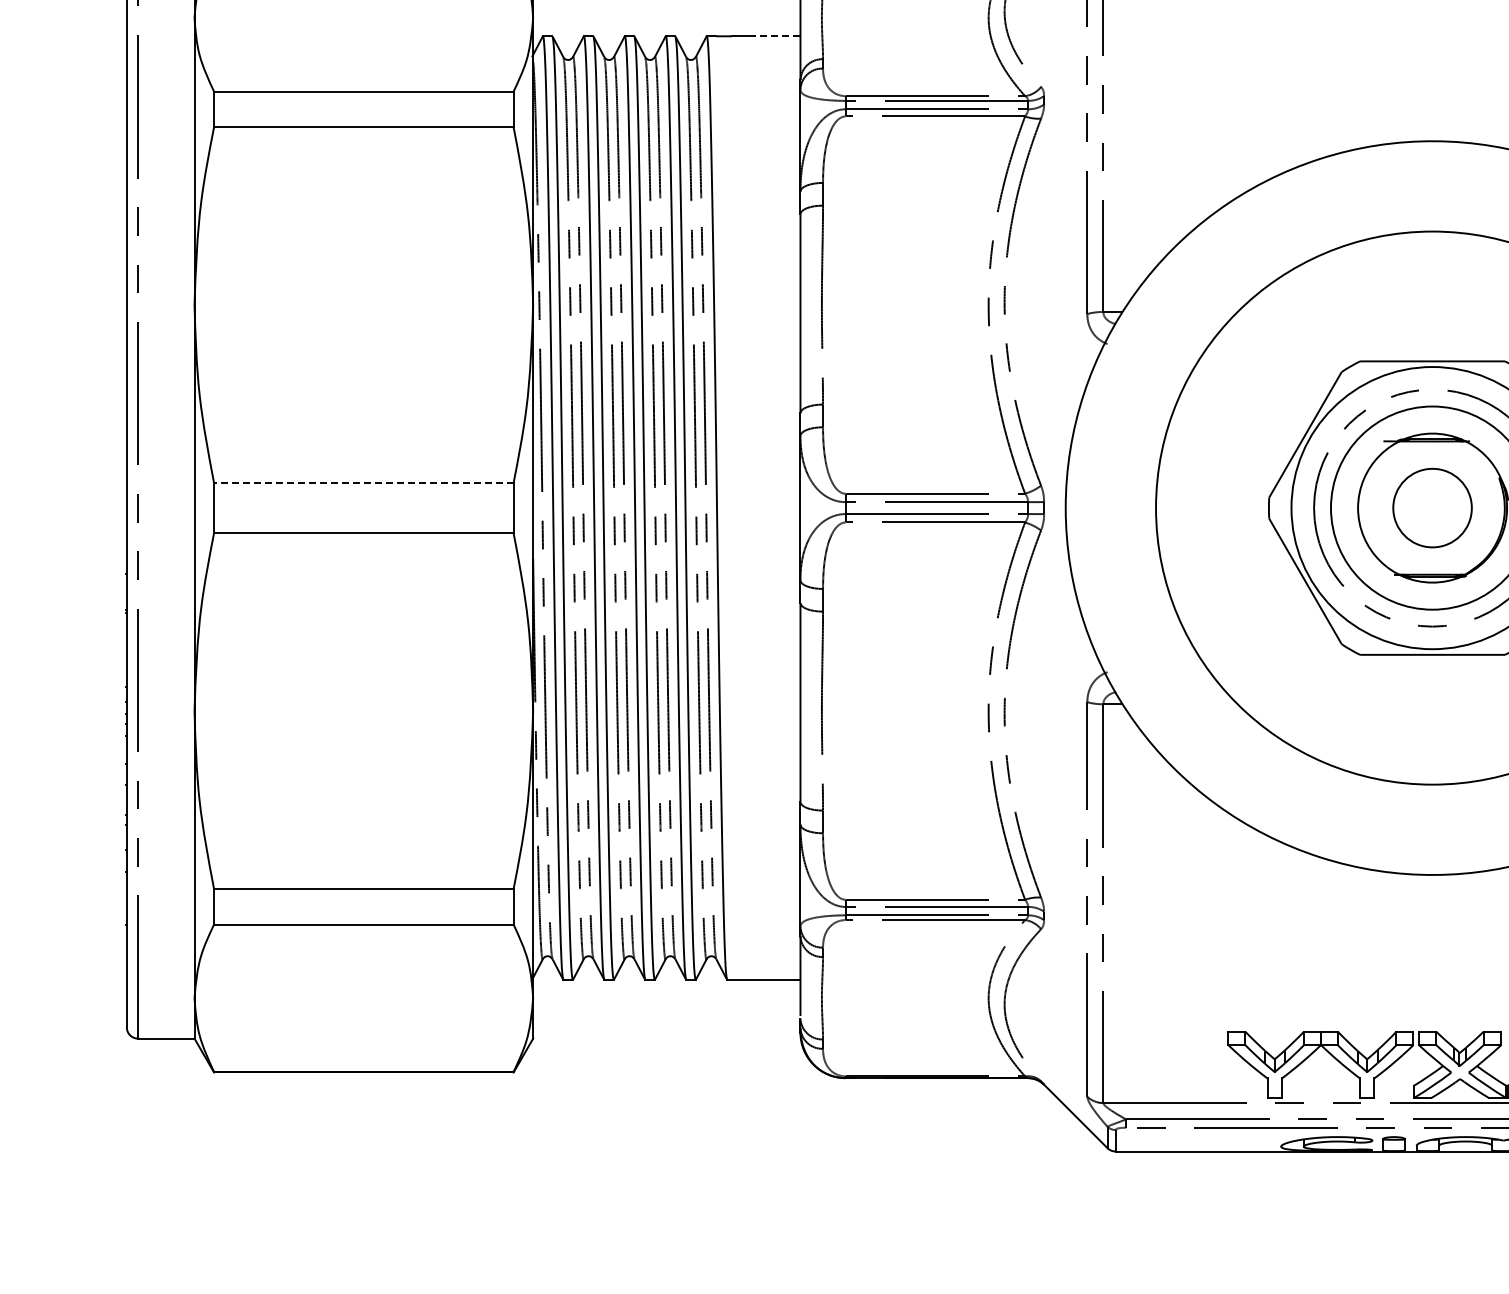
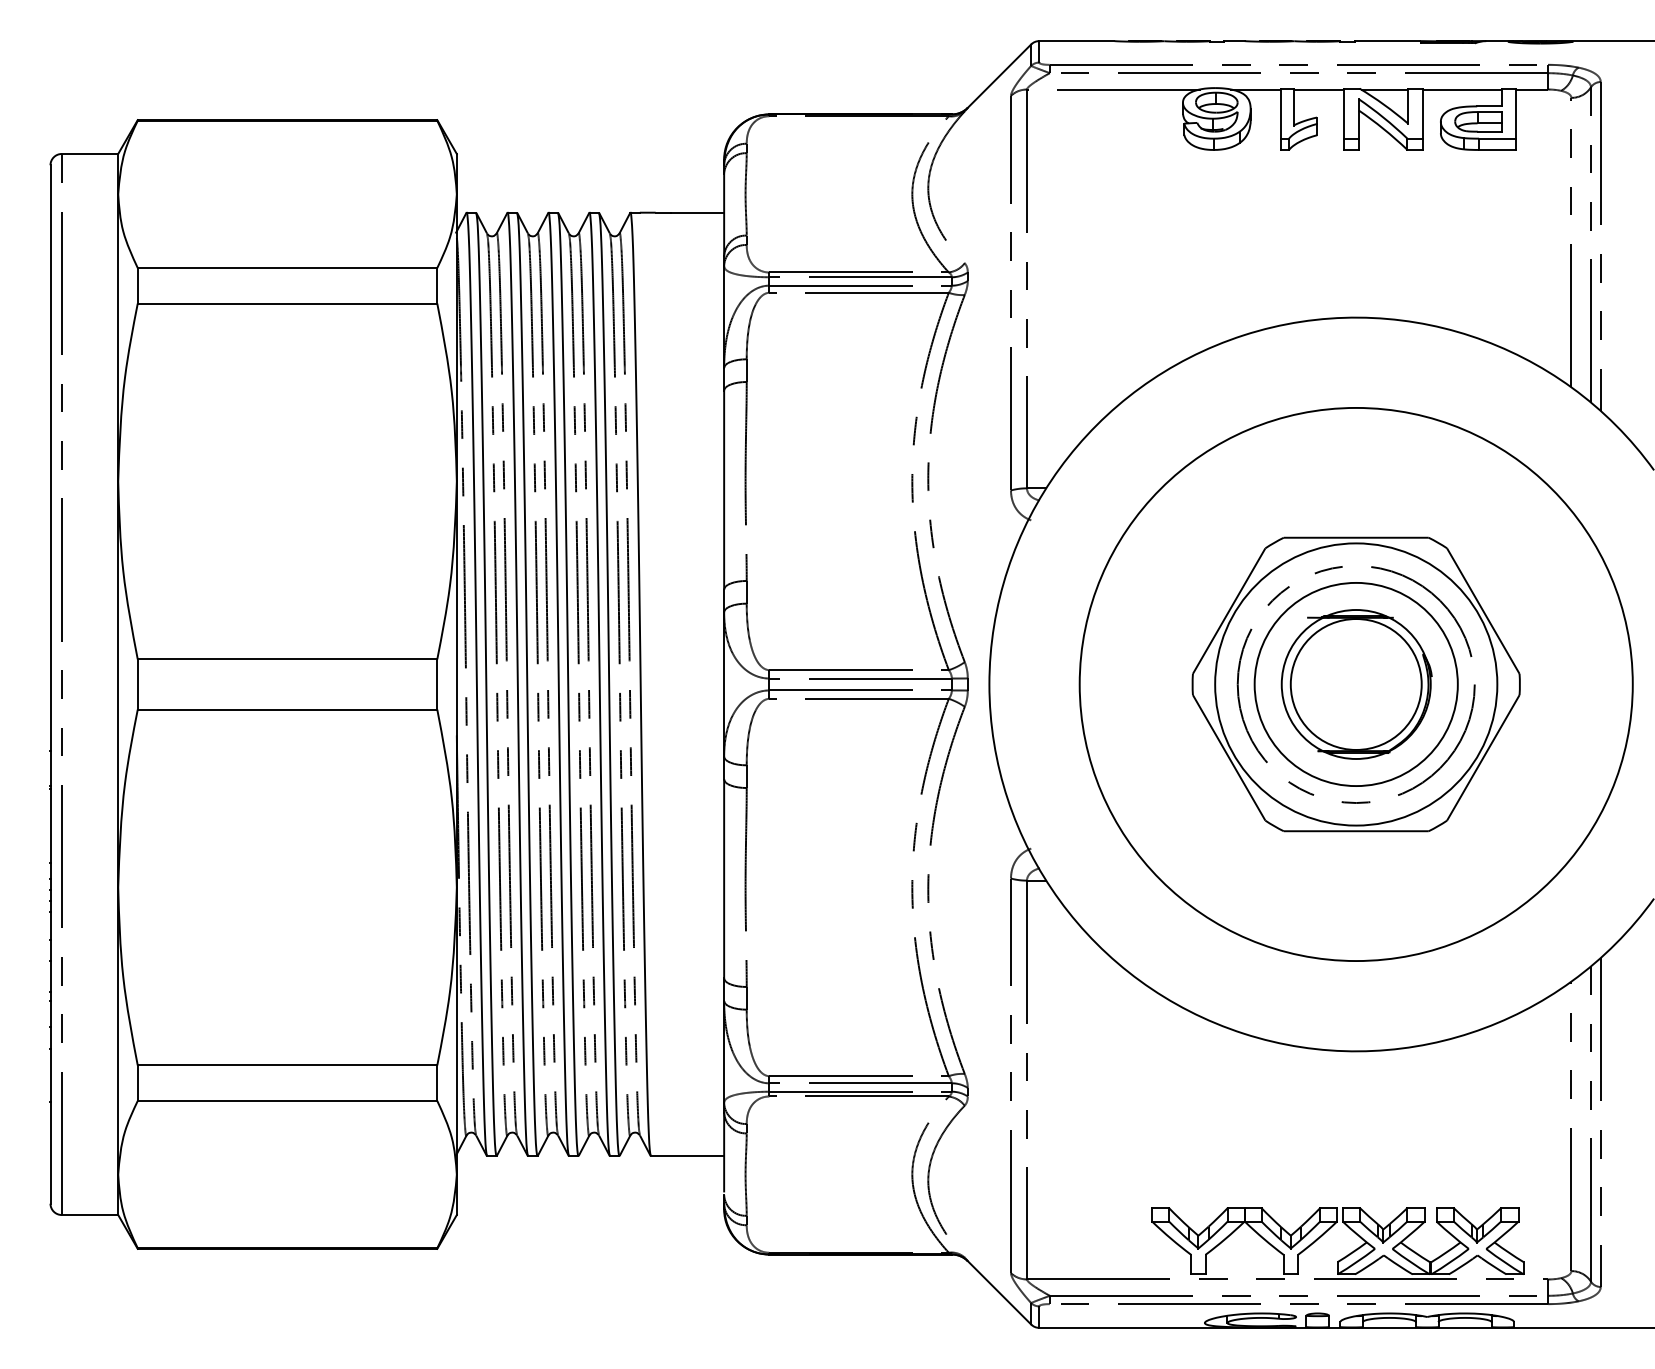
line: (773, 36) -> (697, 212), dashed -> solid
line: (363, 483) -> (287, 659), dashed -> solid
circle: (1431, 508) -> (1355, 684), size x1.67

